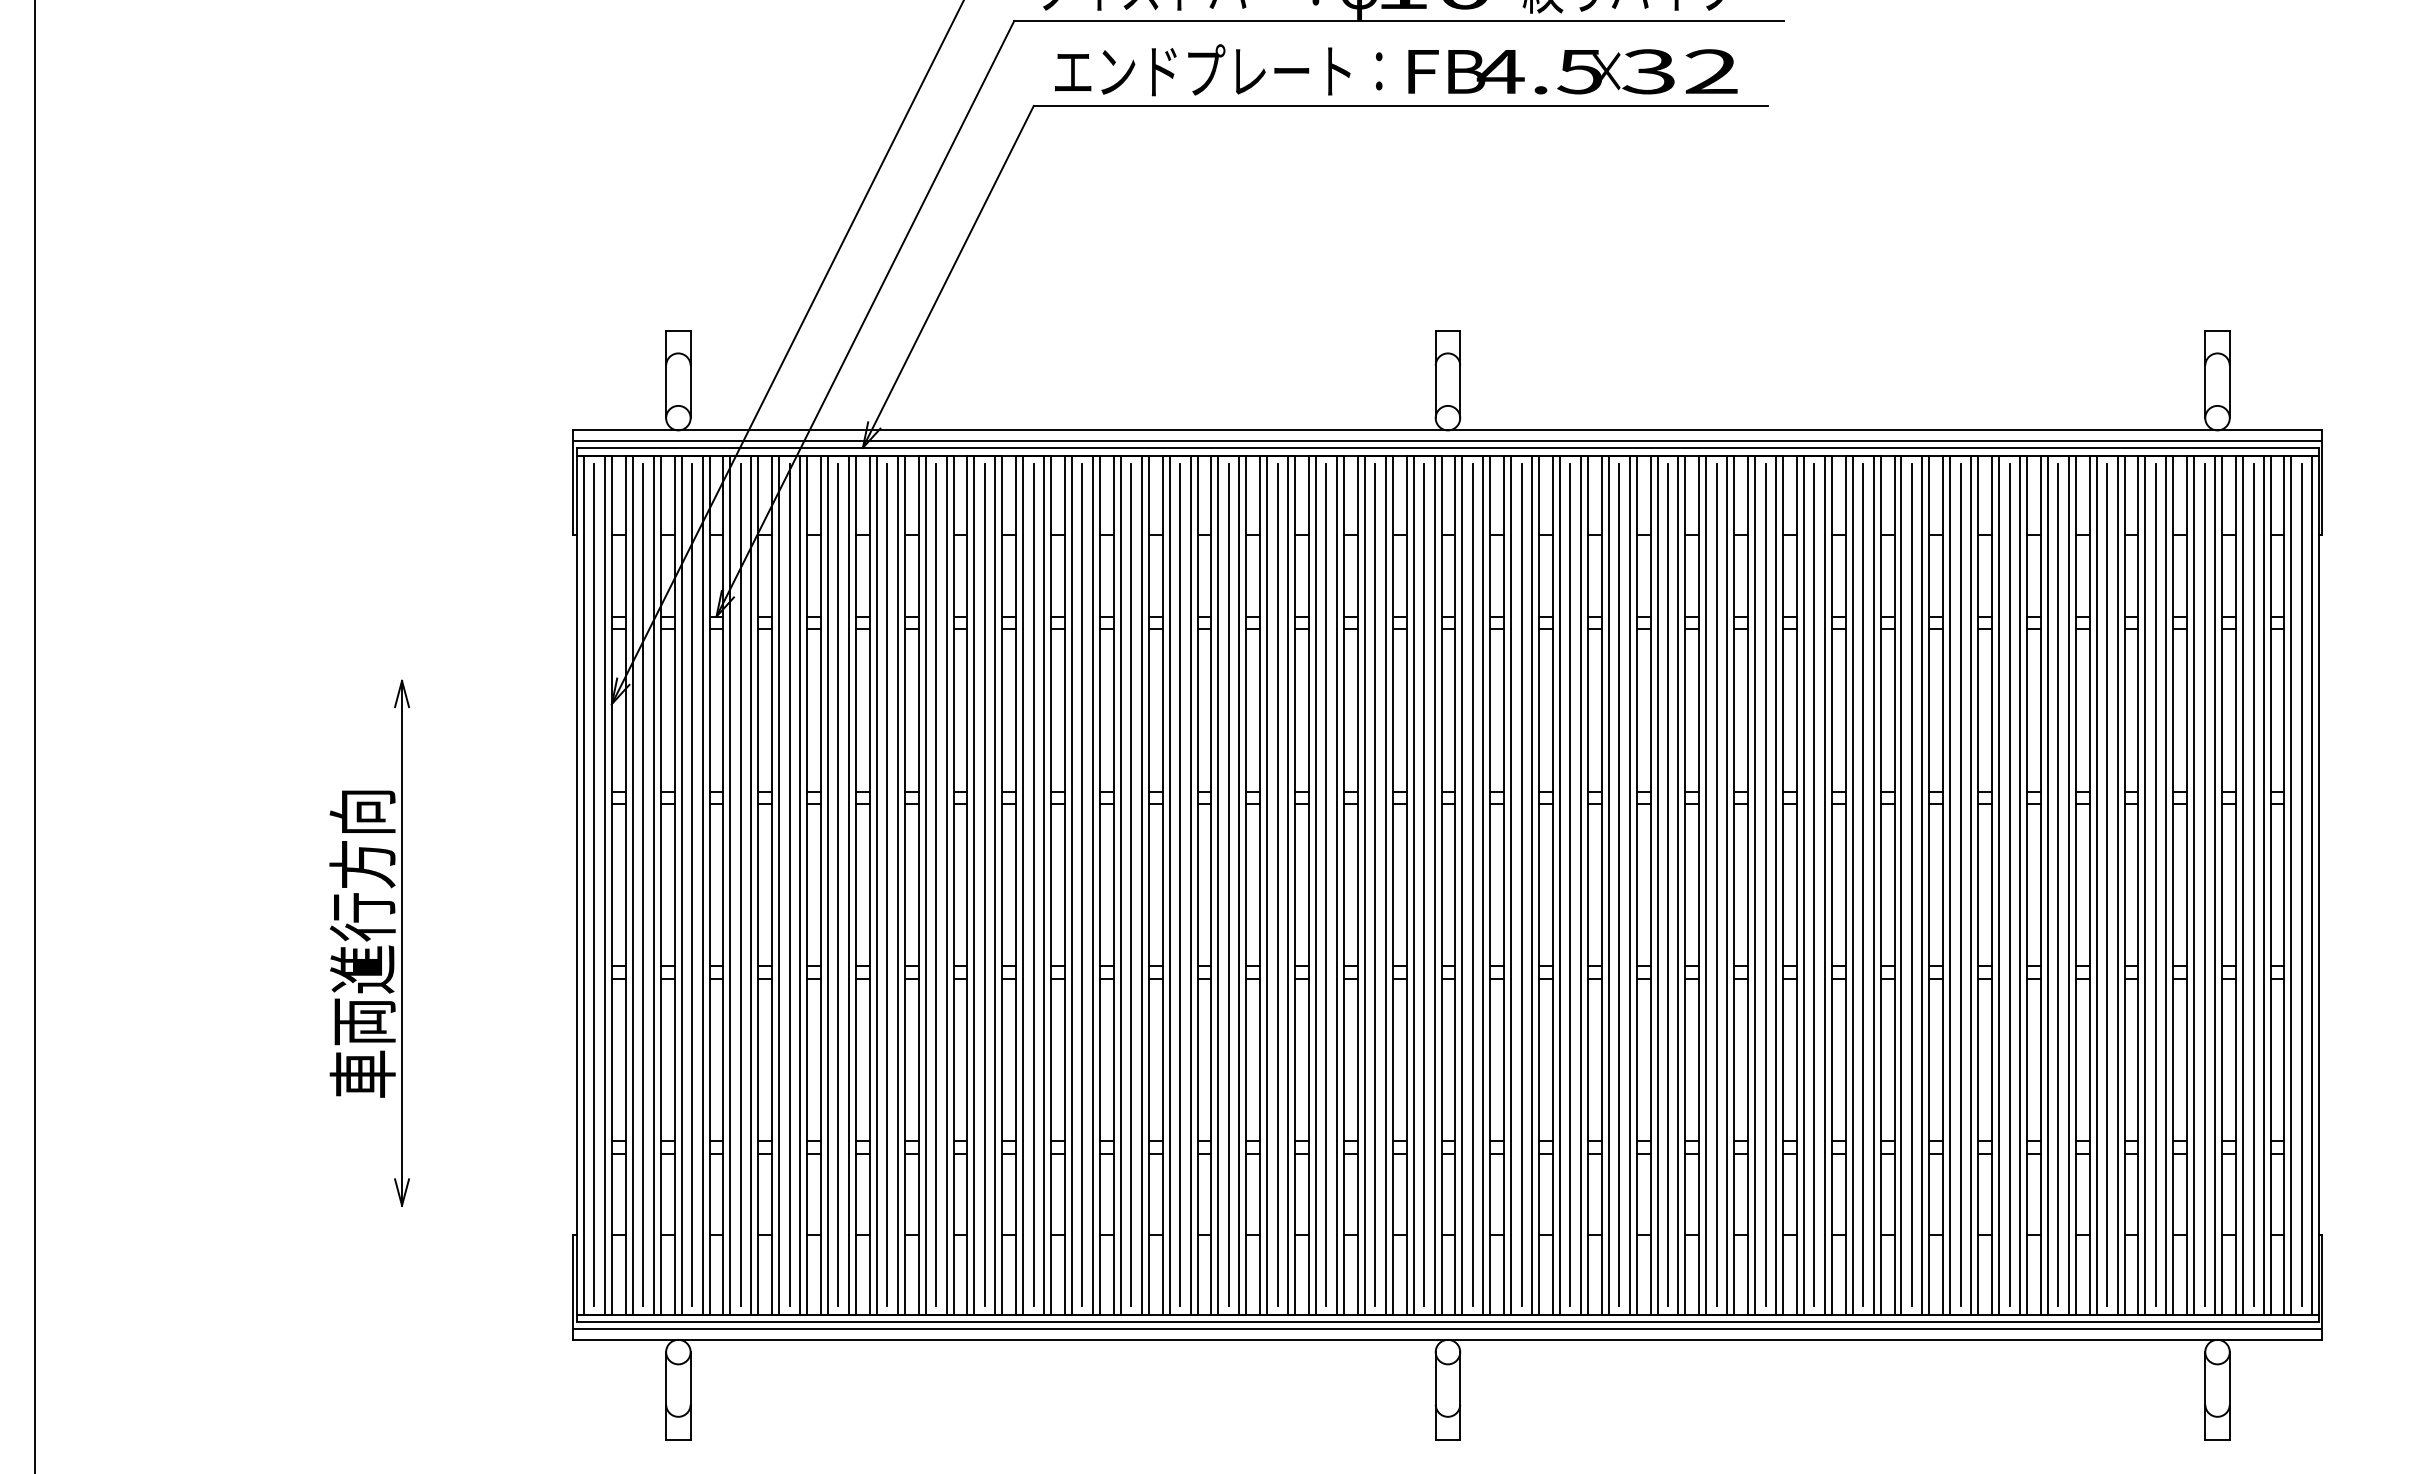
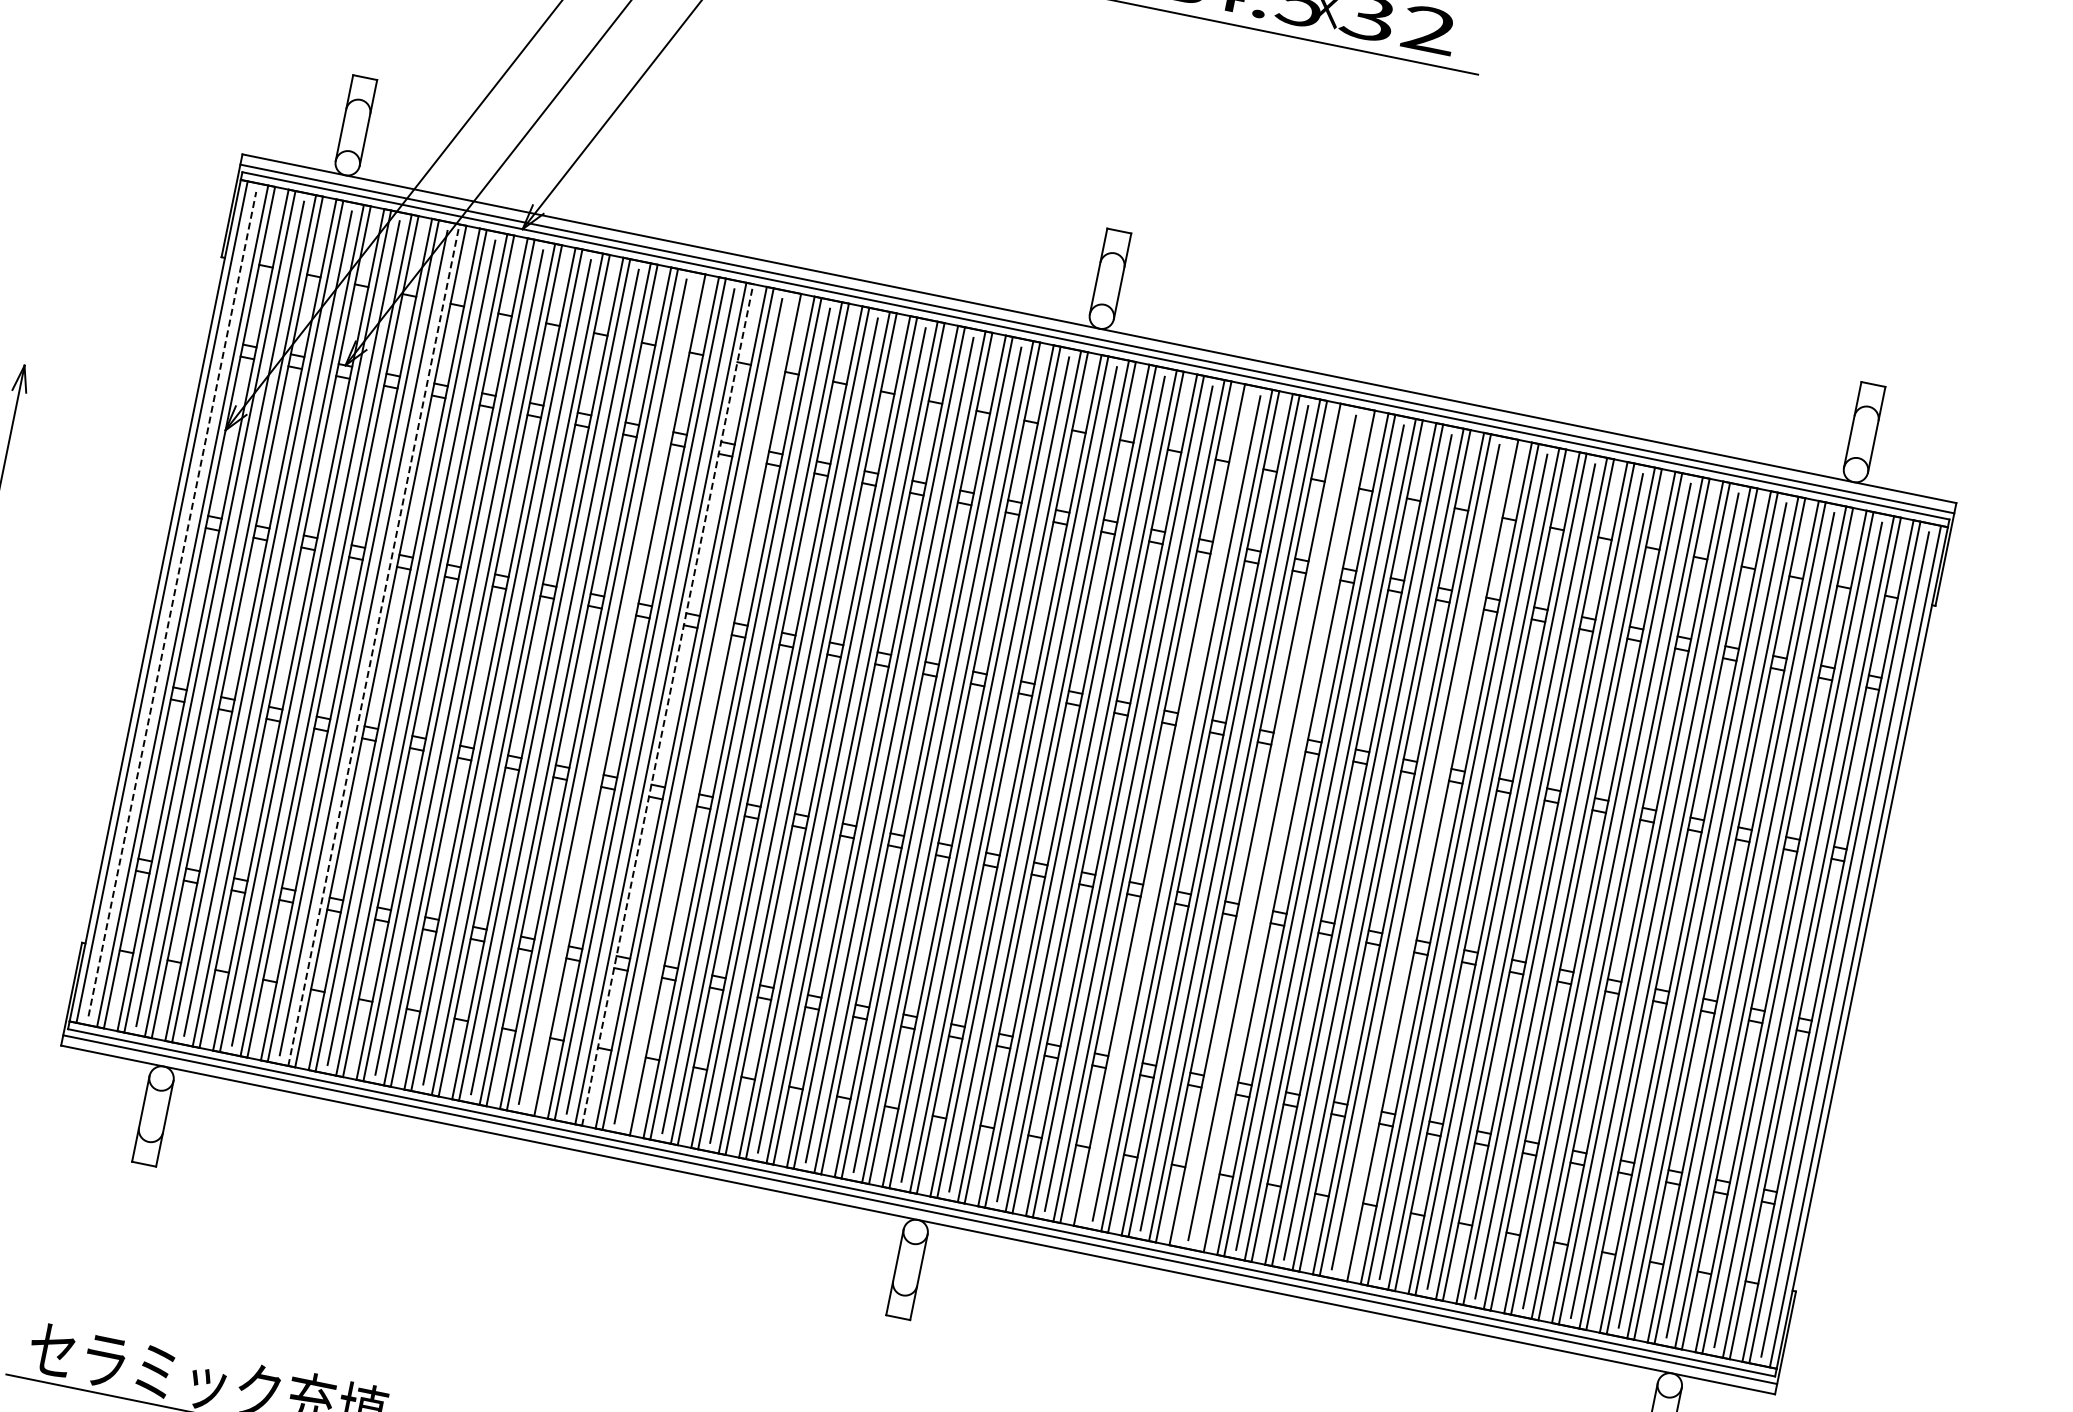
line: (800, 884) -> (374, 644), solid -> dashed
line: (1044, 884) -> (613, 693), removed
line: (1099, 884) -> (667, 704), solid -> dashed
line: (1141, 884) -> (708, 712), removed
line: (1608, 884) -> (1166, 805), removed
line: (1706, 884) -> (1262, 825), removed
line: (1727, 884) -> (1282, 829), removed
line: (1873, 884) -> (1425, 858), removed
line: (594, 885) -> (172, 604), solid -> dashed

